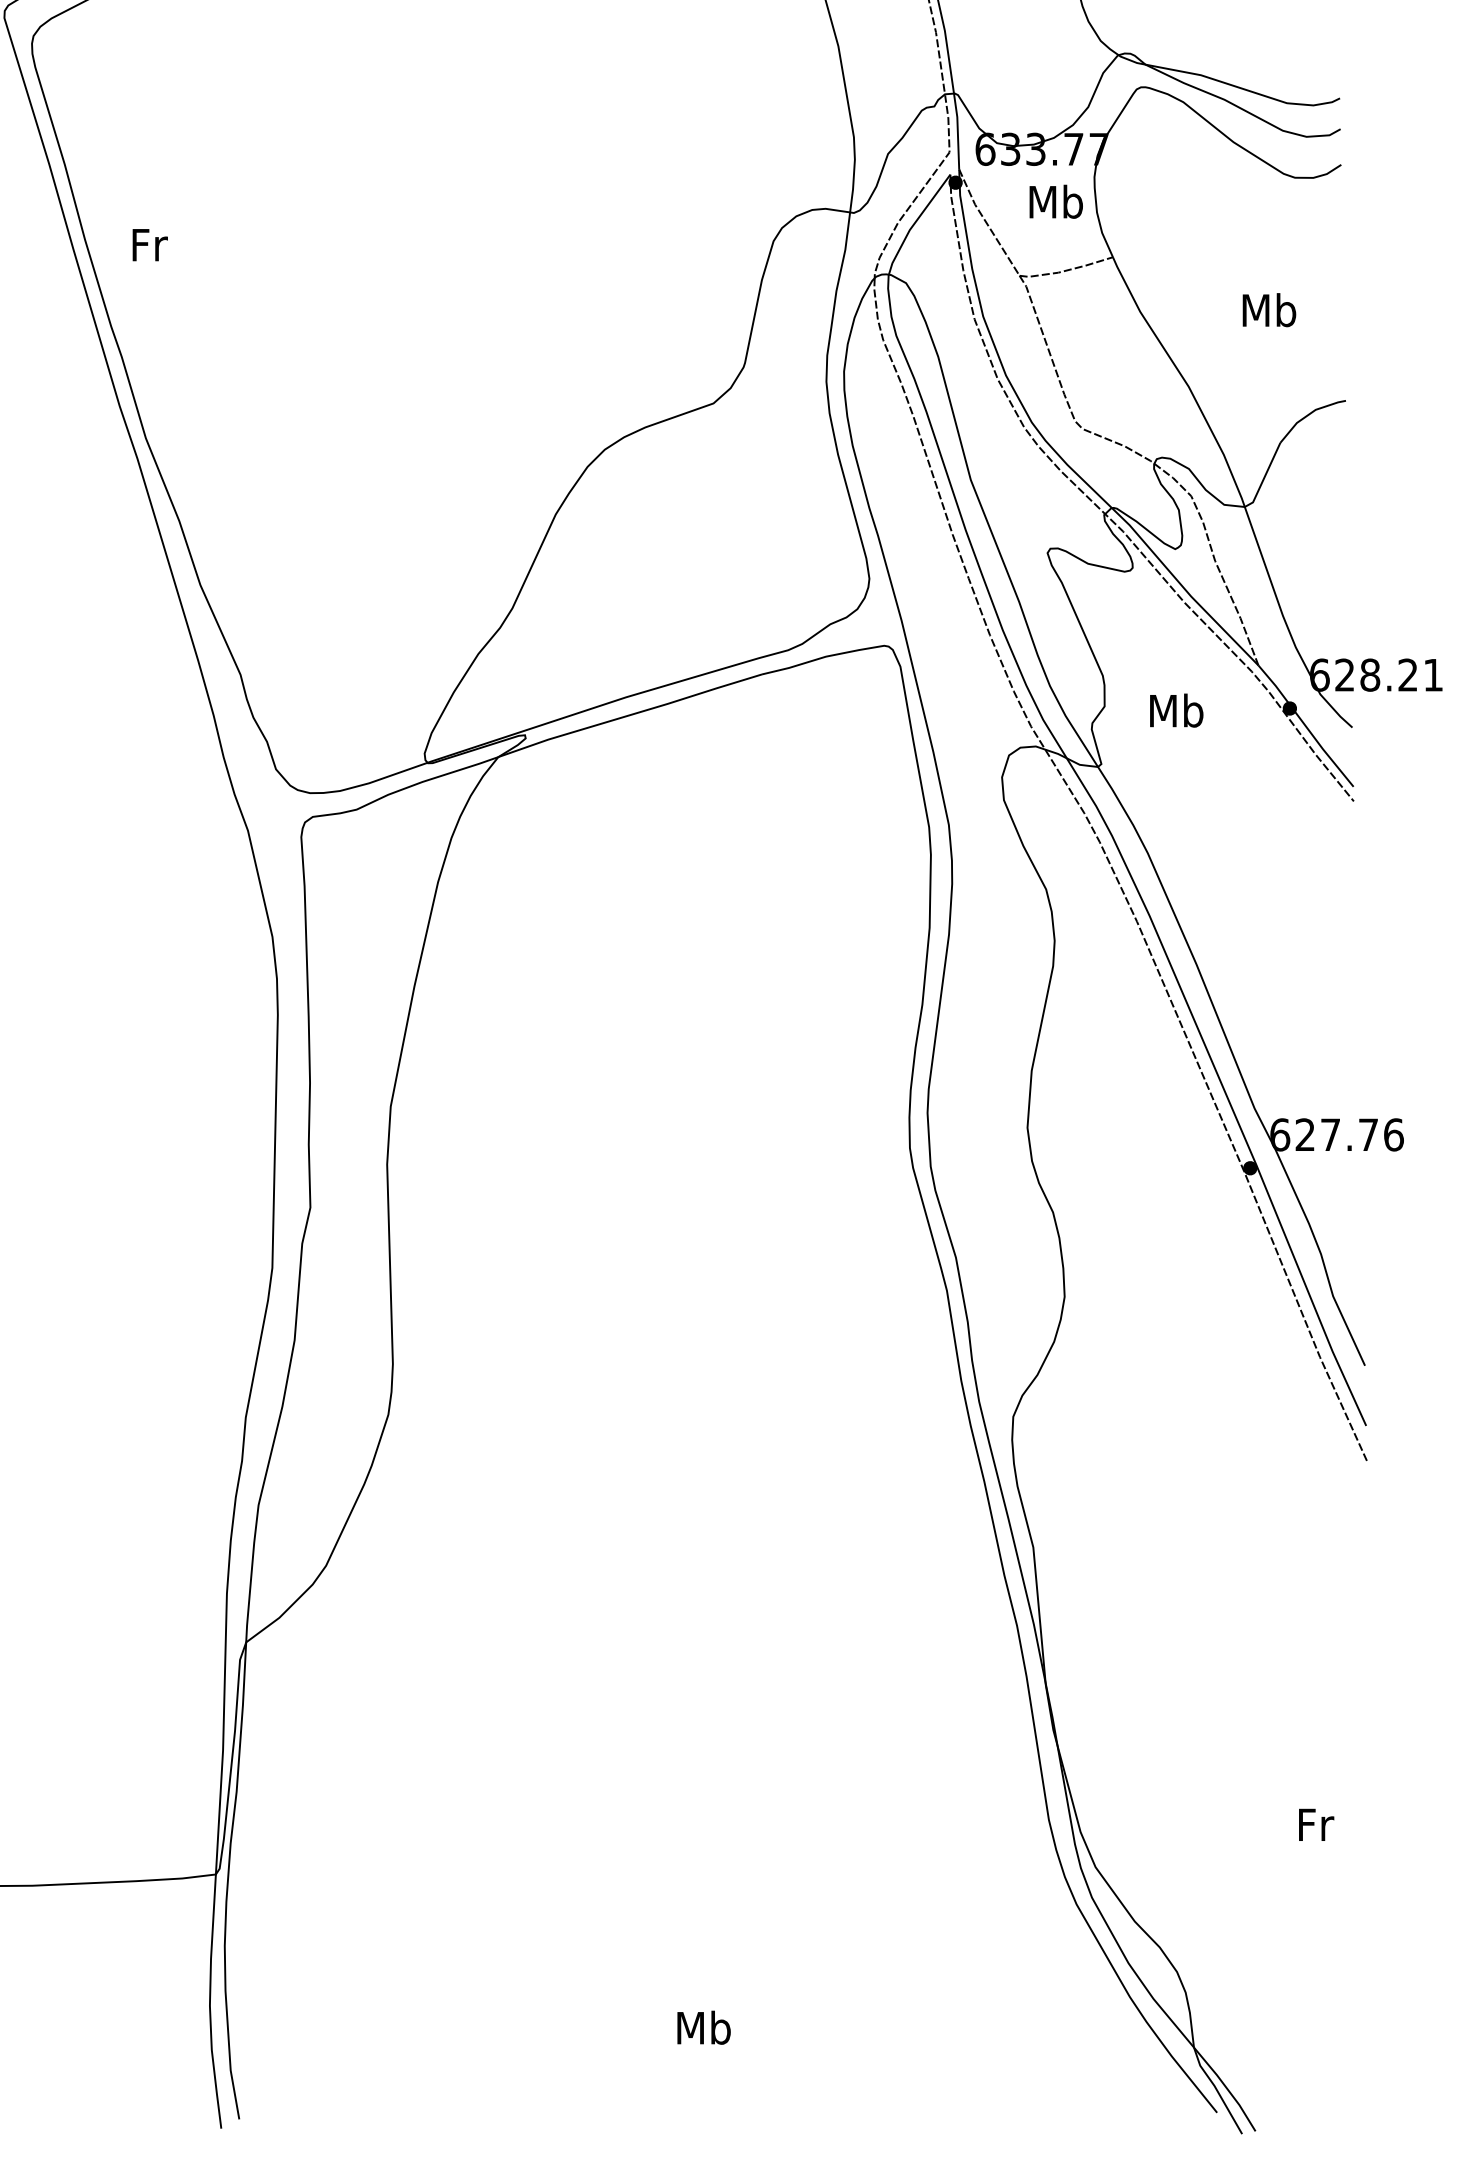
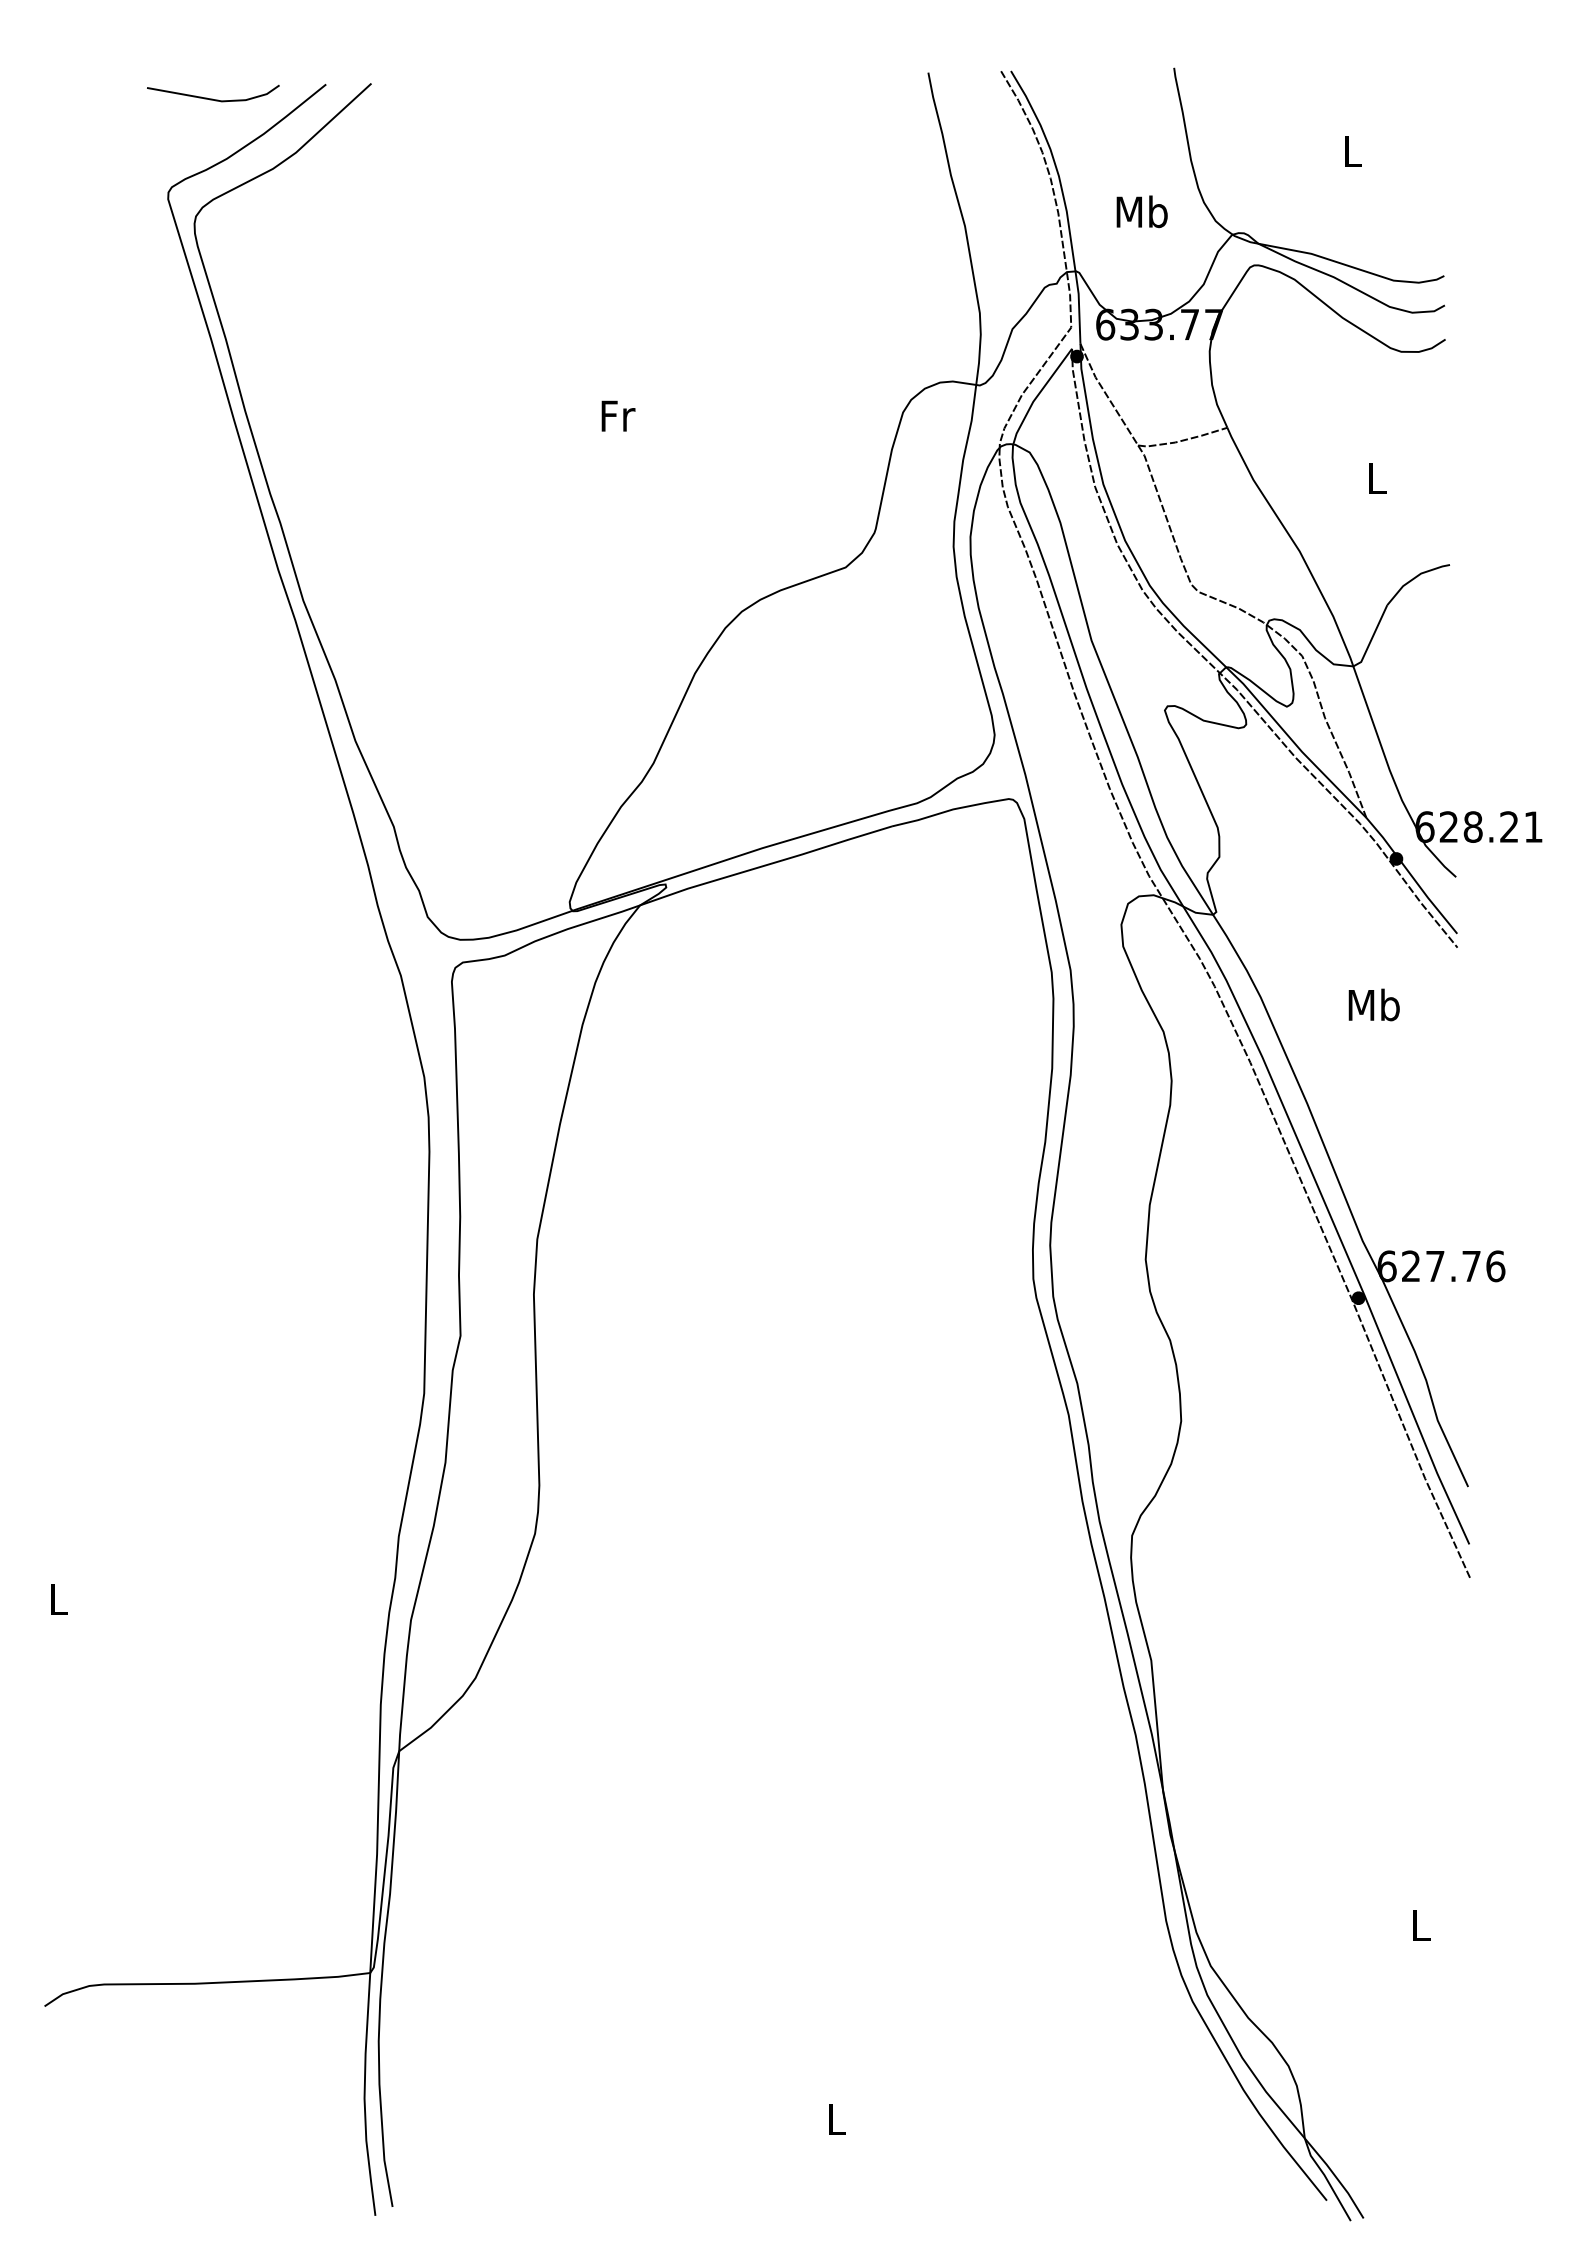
text: (1055, 201) -> (1141, 211), moved
text: (150, 244) -> (618, 415), moved
text: (1269, 310) -> (1376, 478), Mb -> L
text: (1175, 710) -> (1373, 1004), moved
text: (1316, 1824) -> (1421, 1925), Fr -> L
text: (703, 2027) -> (836, 2119), Mb -> L

